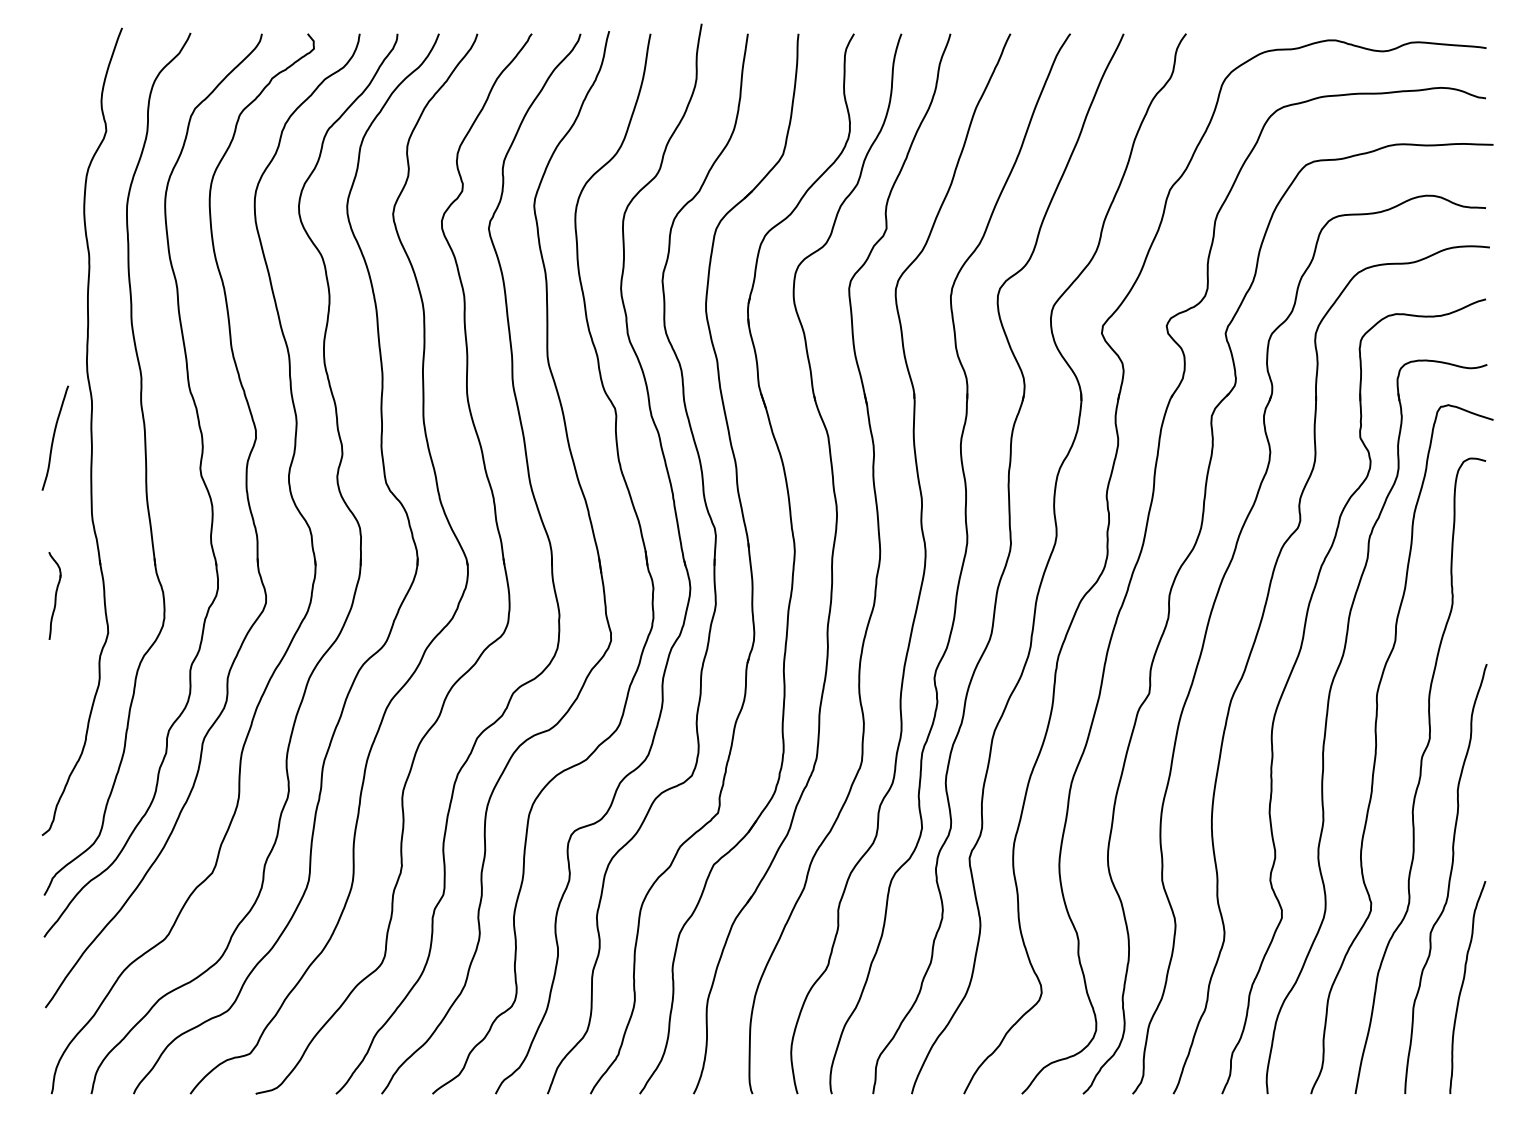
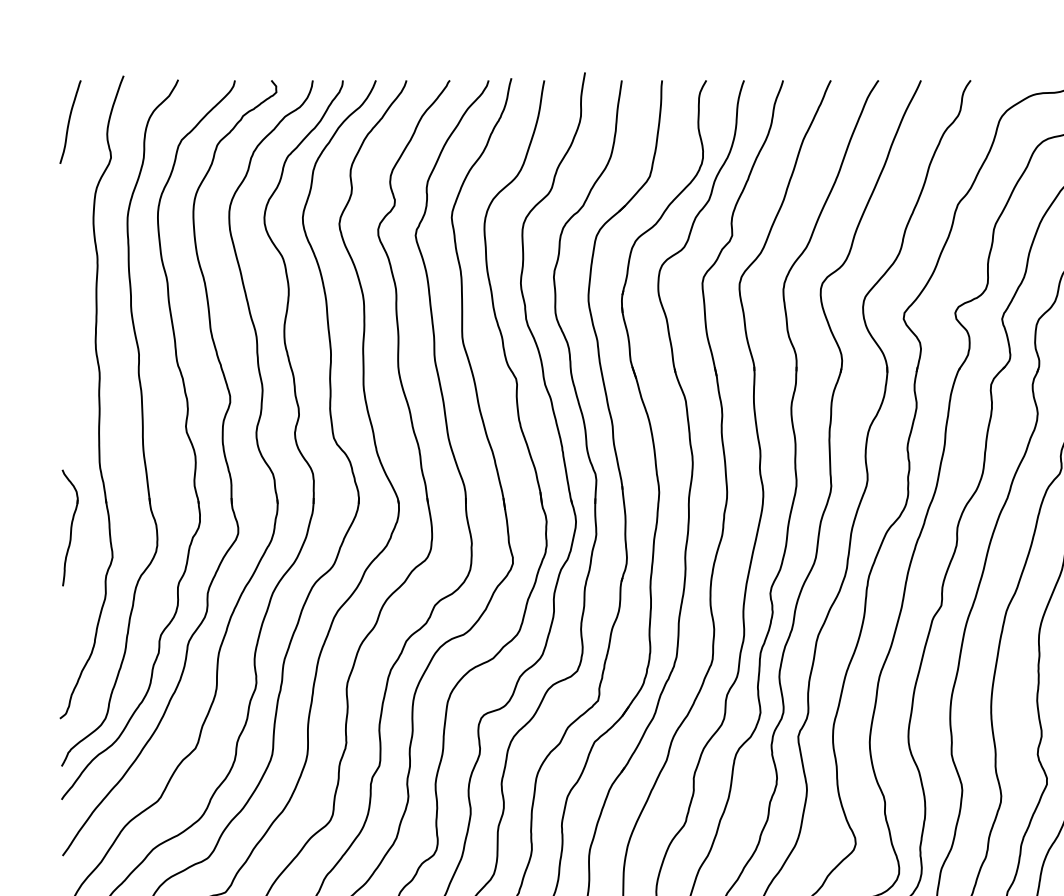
curve: (54, 437) -> (69, 121), moved
part: (54, 595) -> (69, 527), size x1.67

